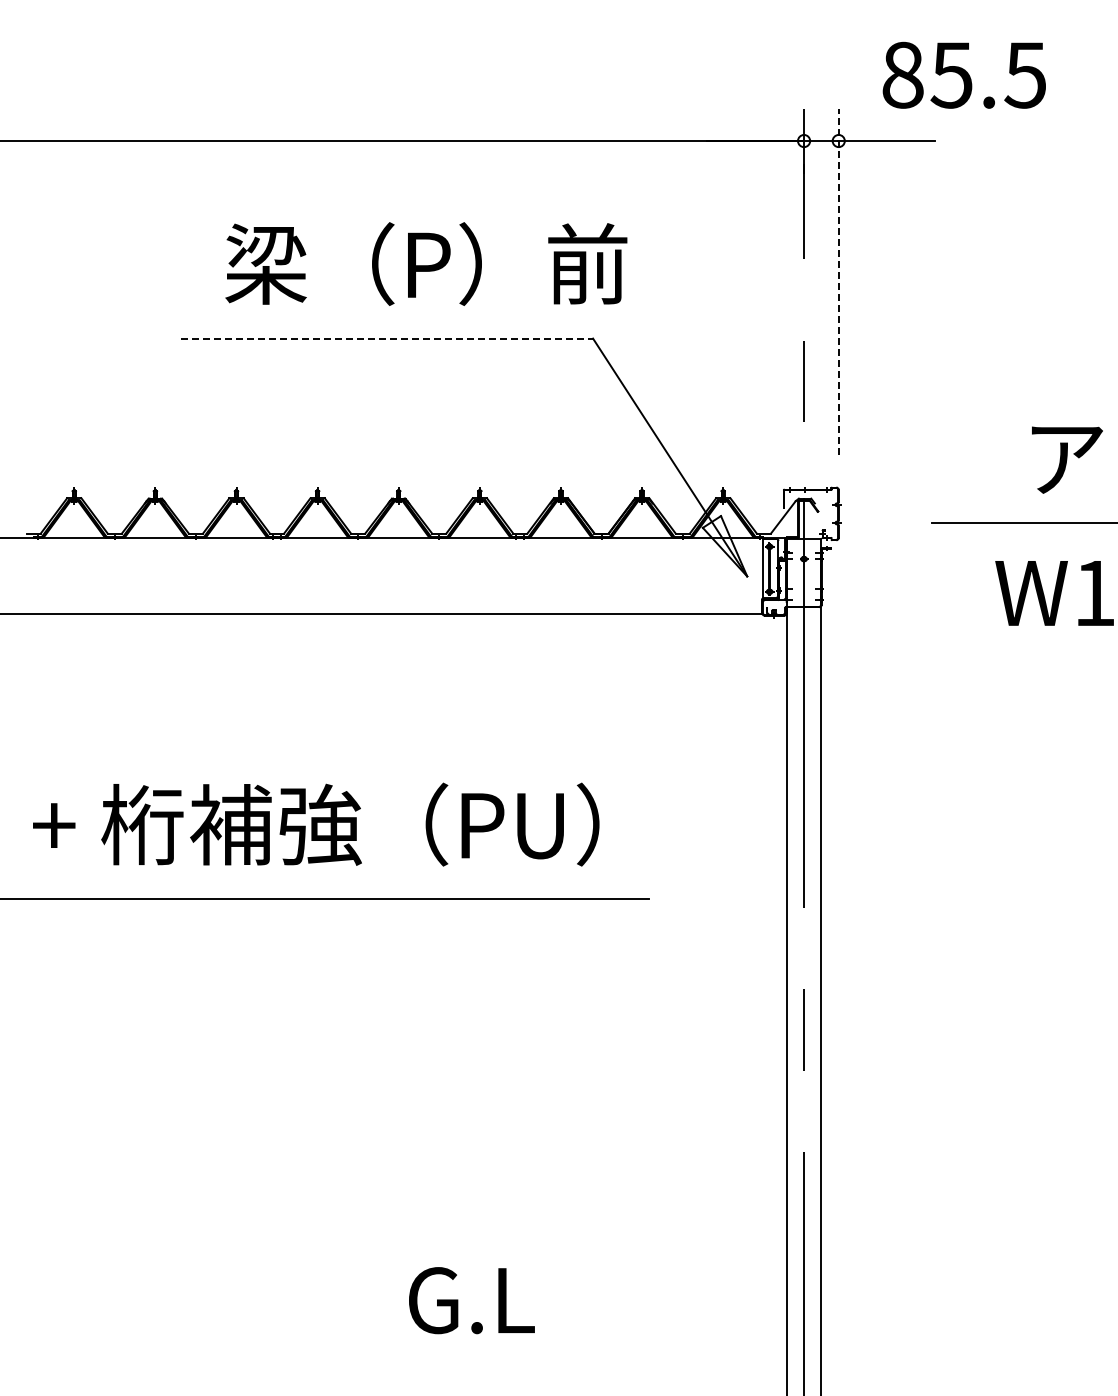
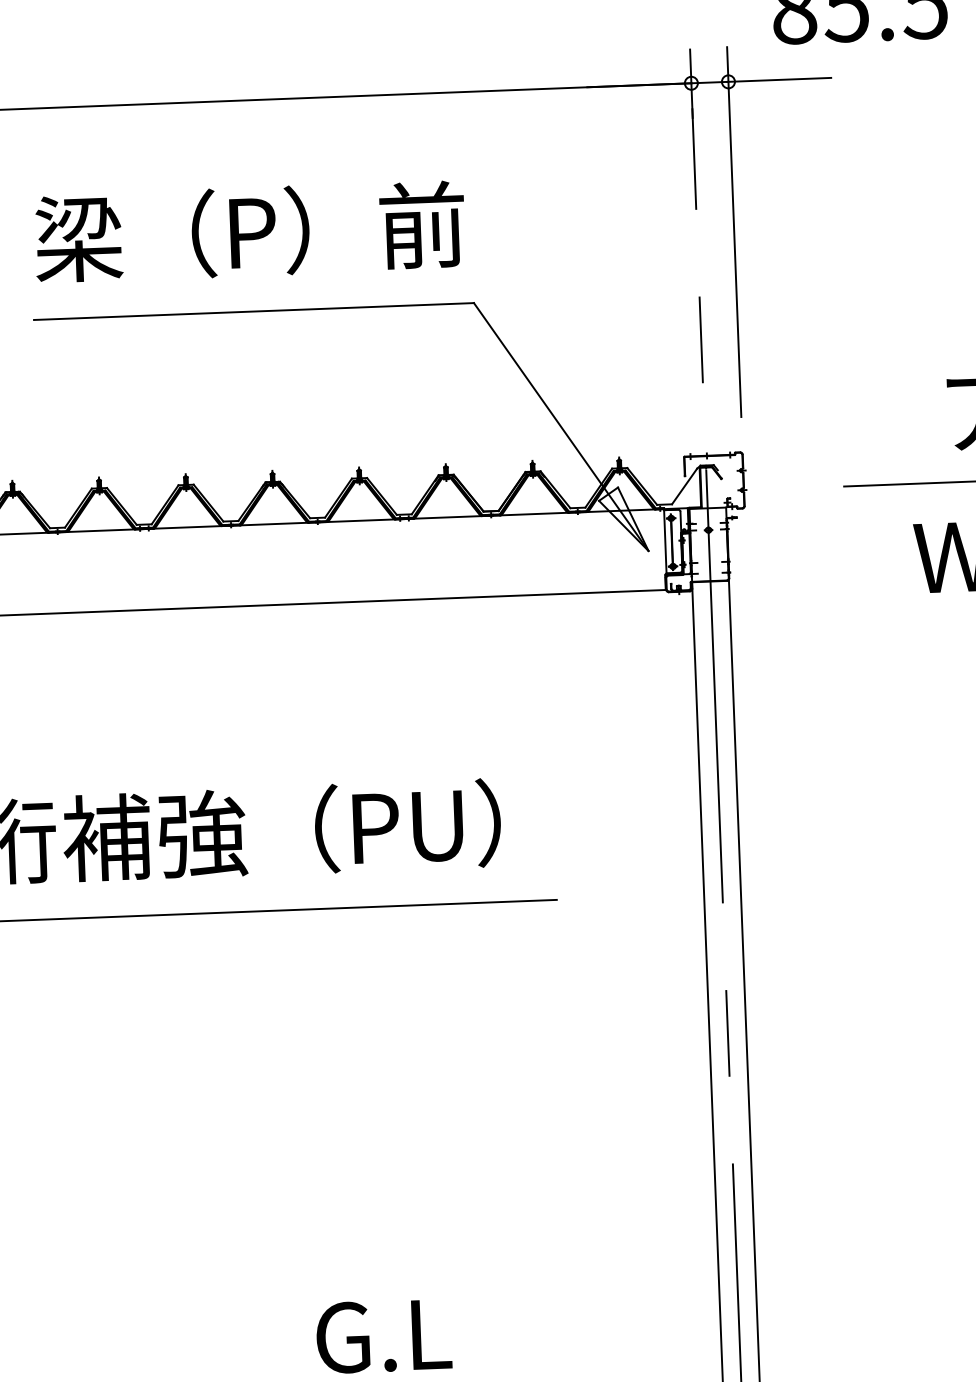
text: (426, 263) -> (250, 231), moved
line: (838, 281) -> (733, 231), dashed -> solid
line: (387, 338) -> (254, 311), dashed -> solid

